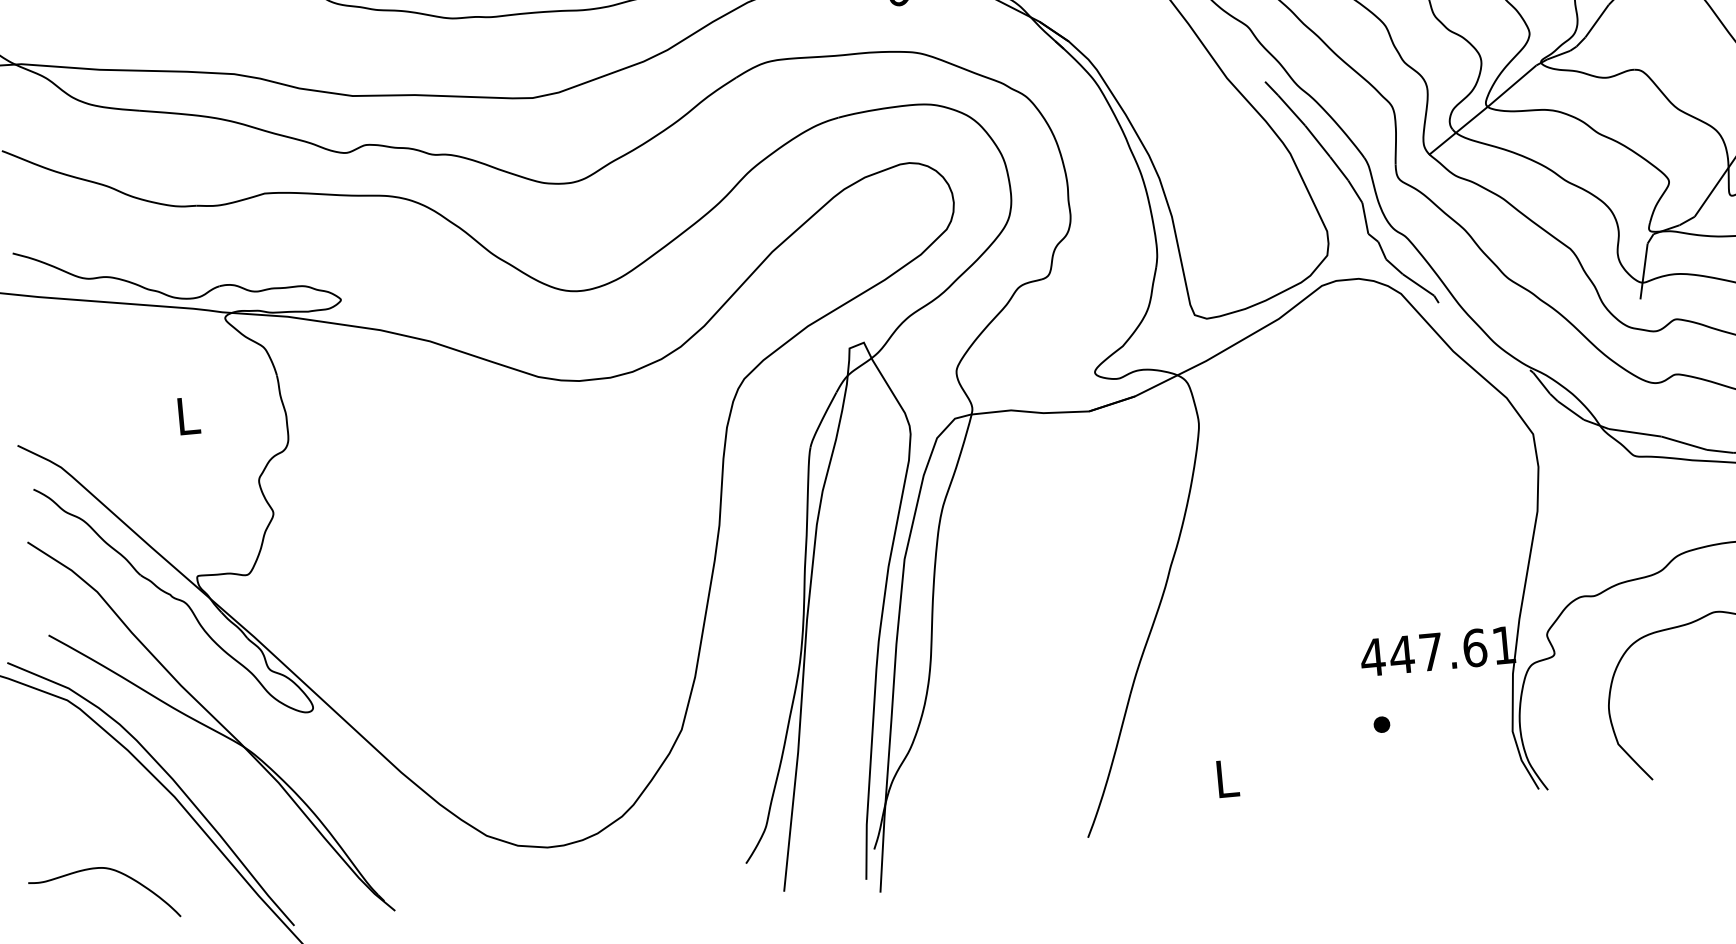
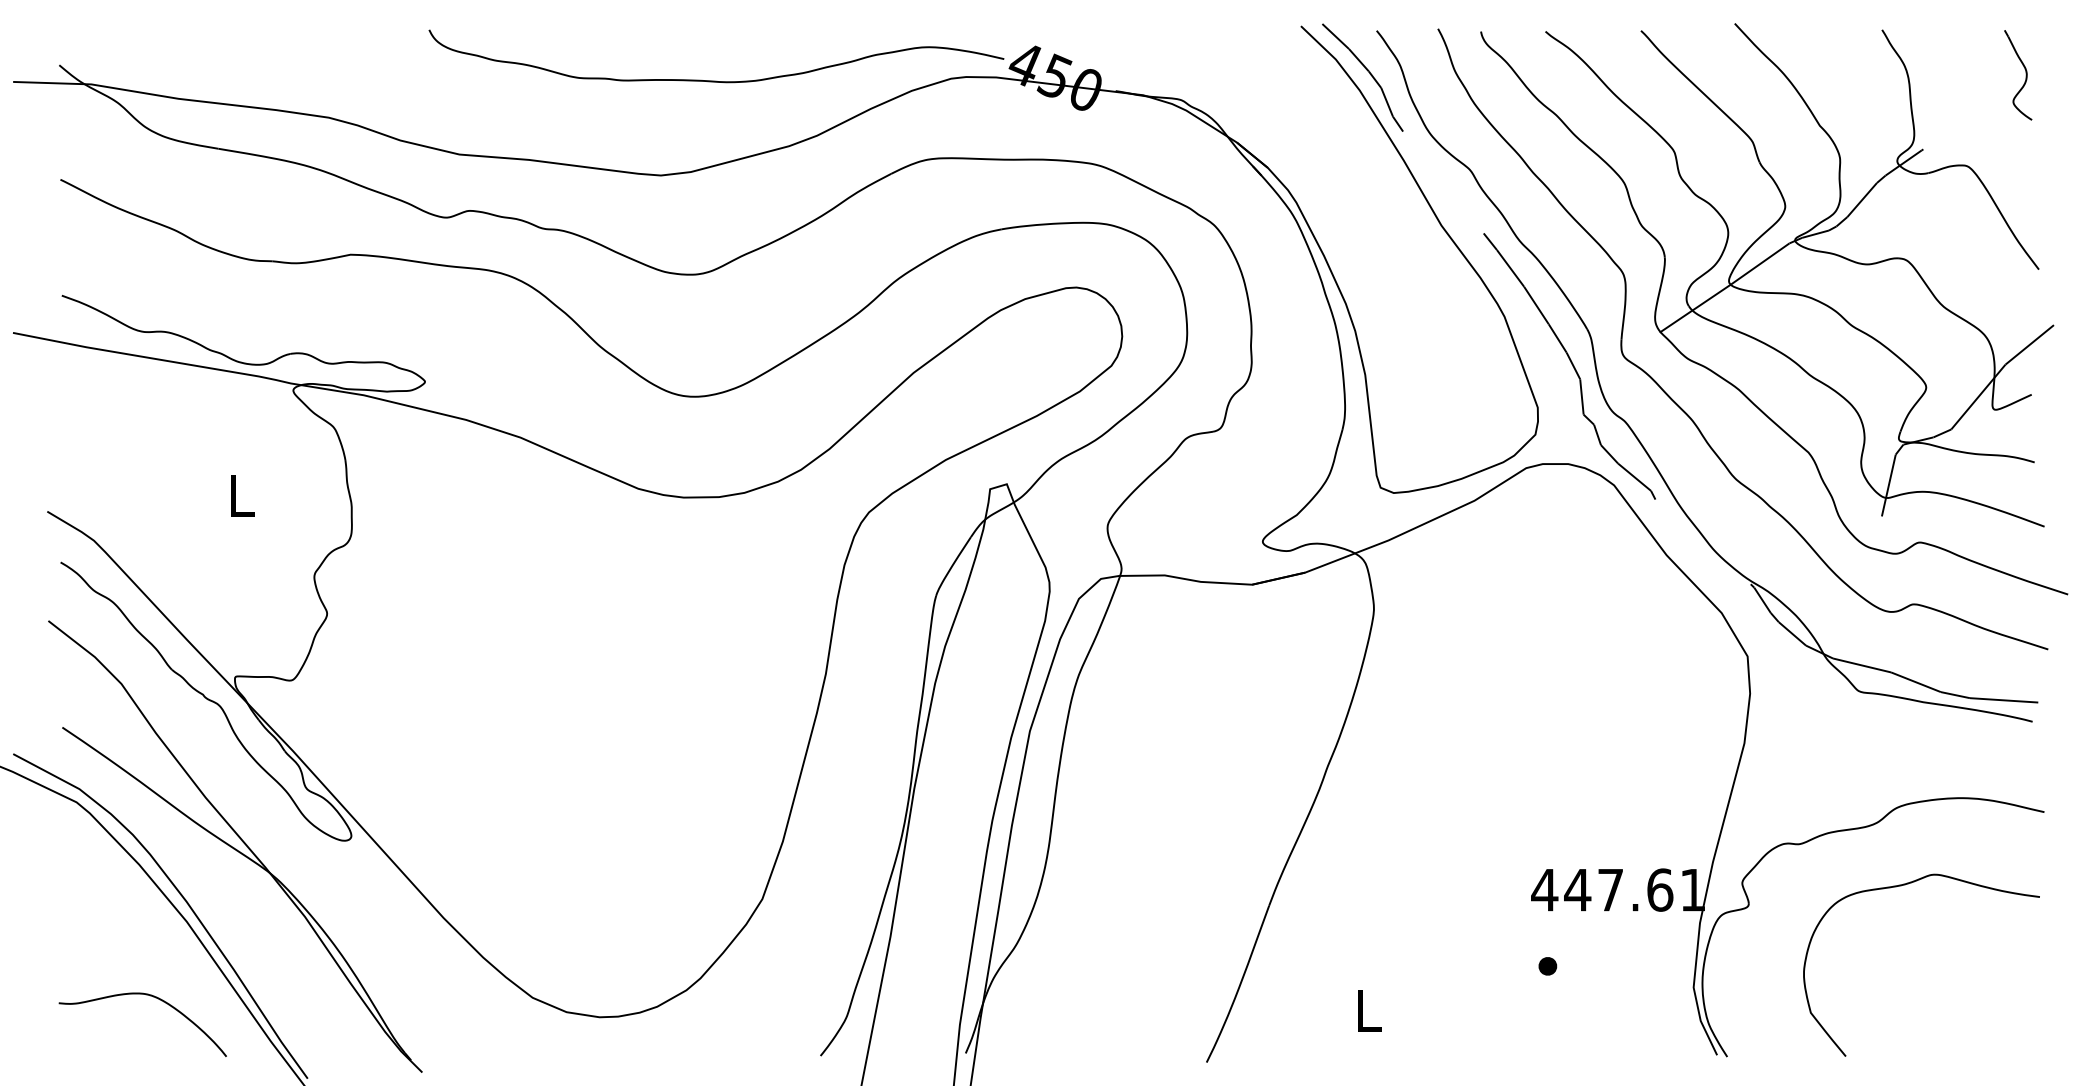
curve: (113, 871) -> (155, 998), moved

